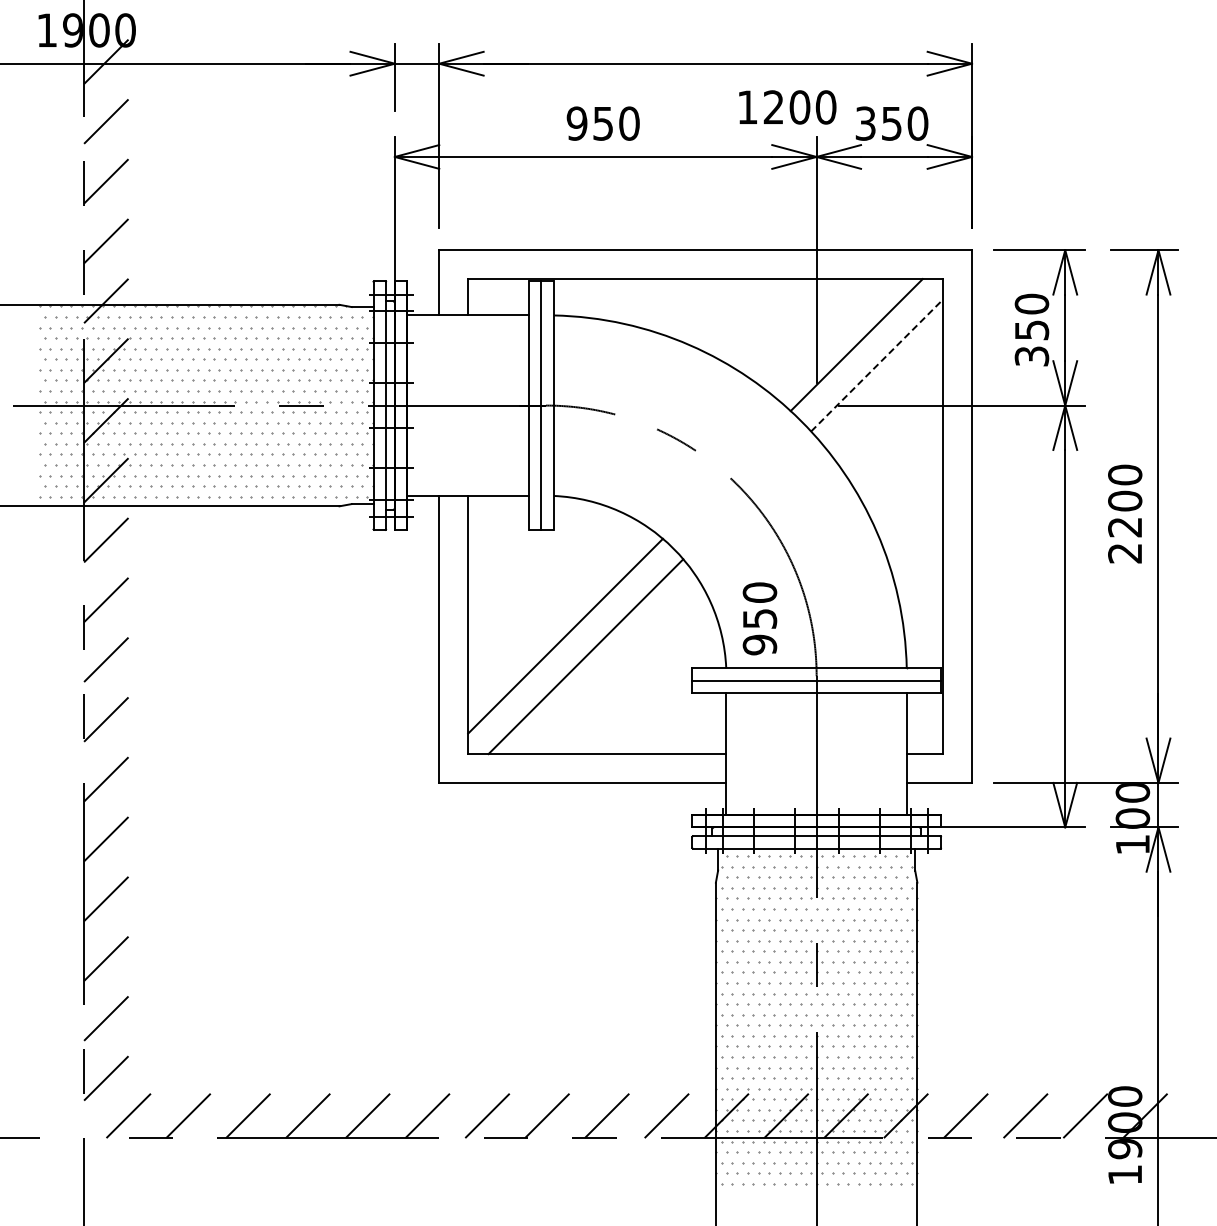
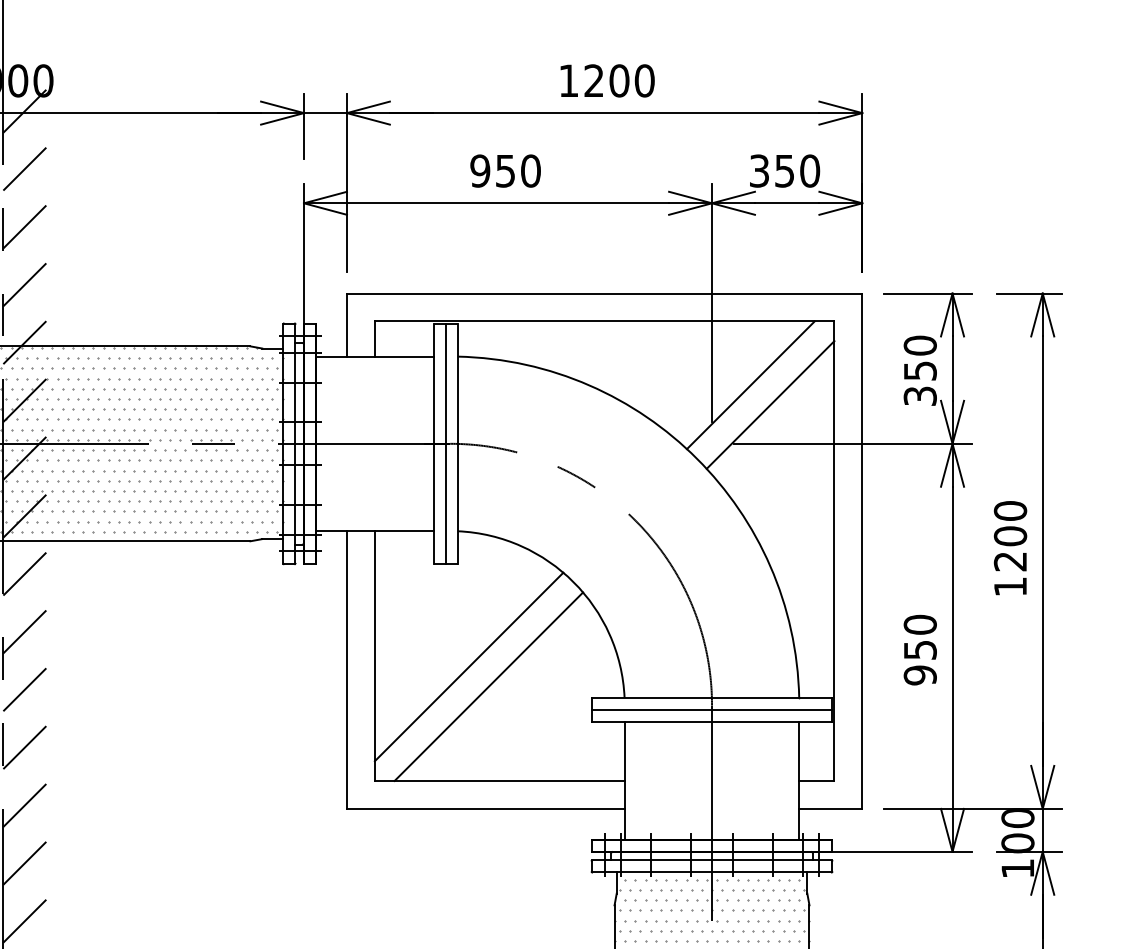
text: (787, 107) -> (607, 80), moved
line: (877, 365) -> (770, 405), dashed -> solid
text: (1124, 553) -> (1009, 586), 2200 -> 1200
text: (759, 618) -> (919, 649), moved

